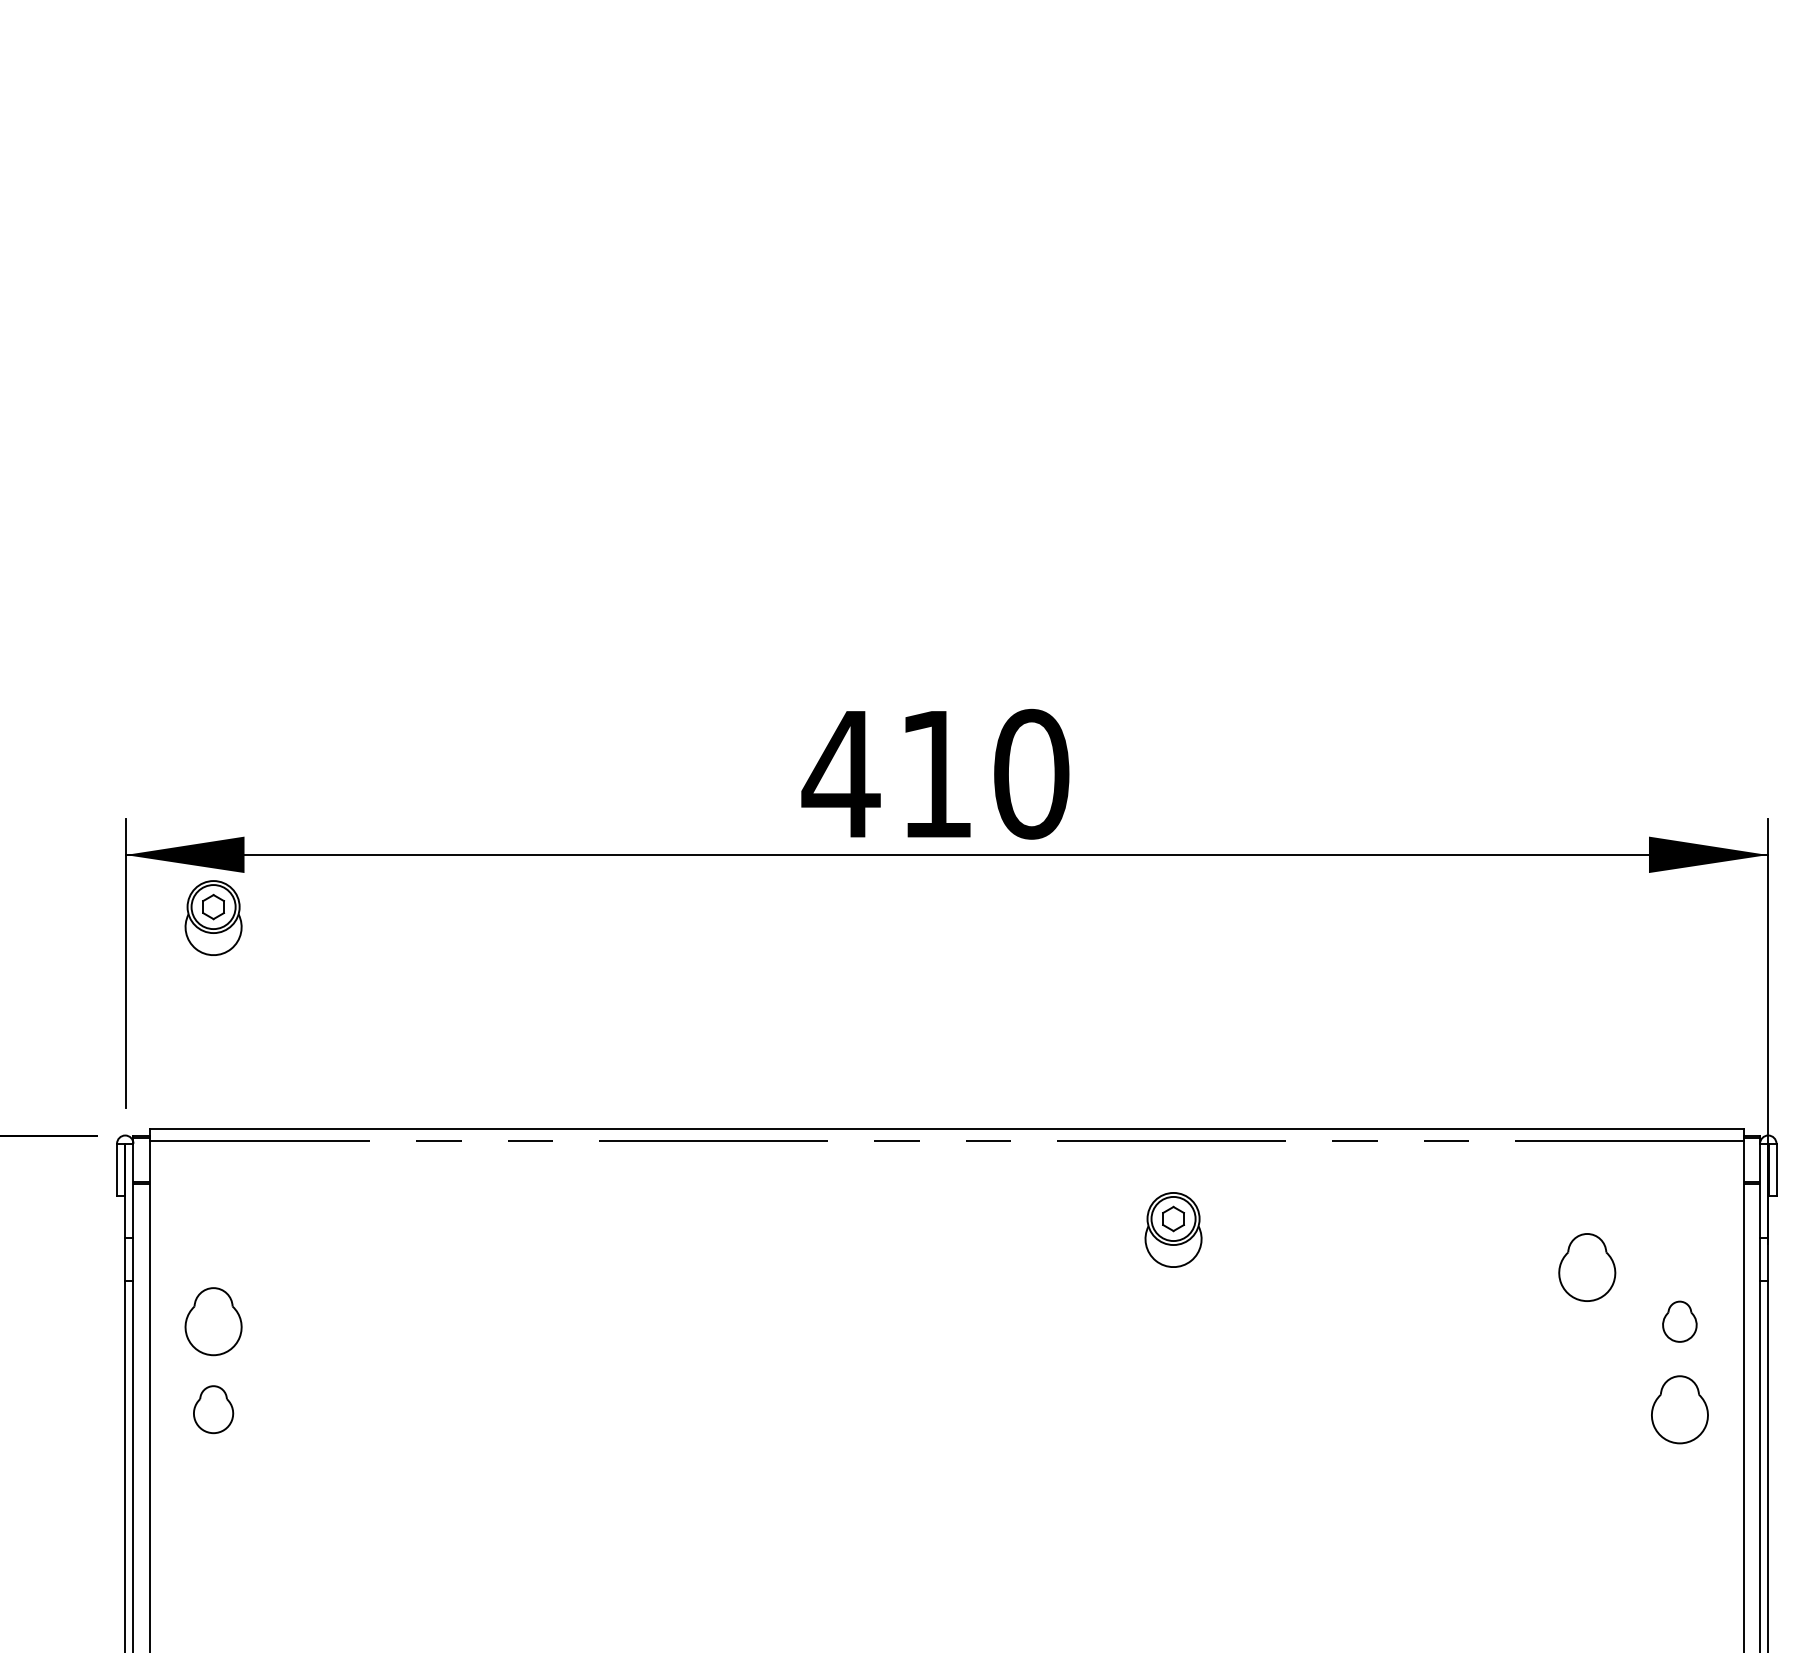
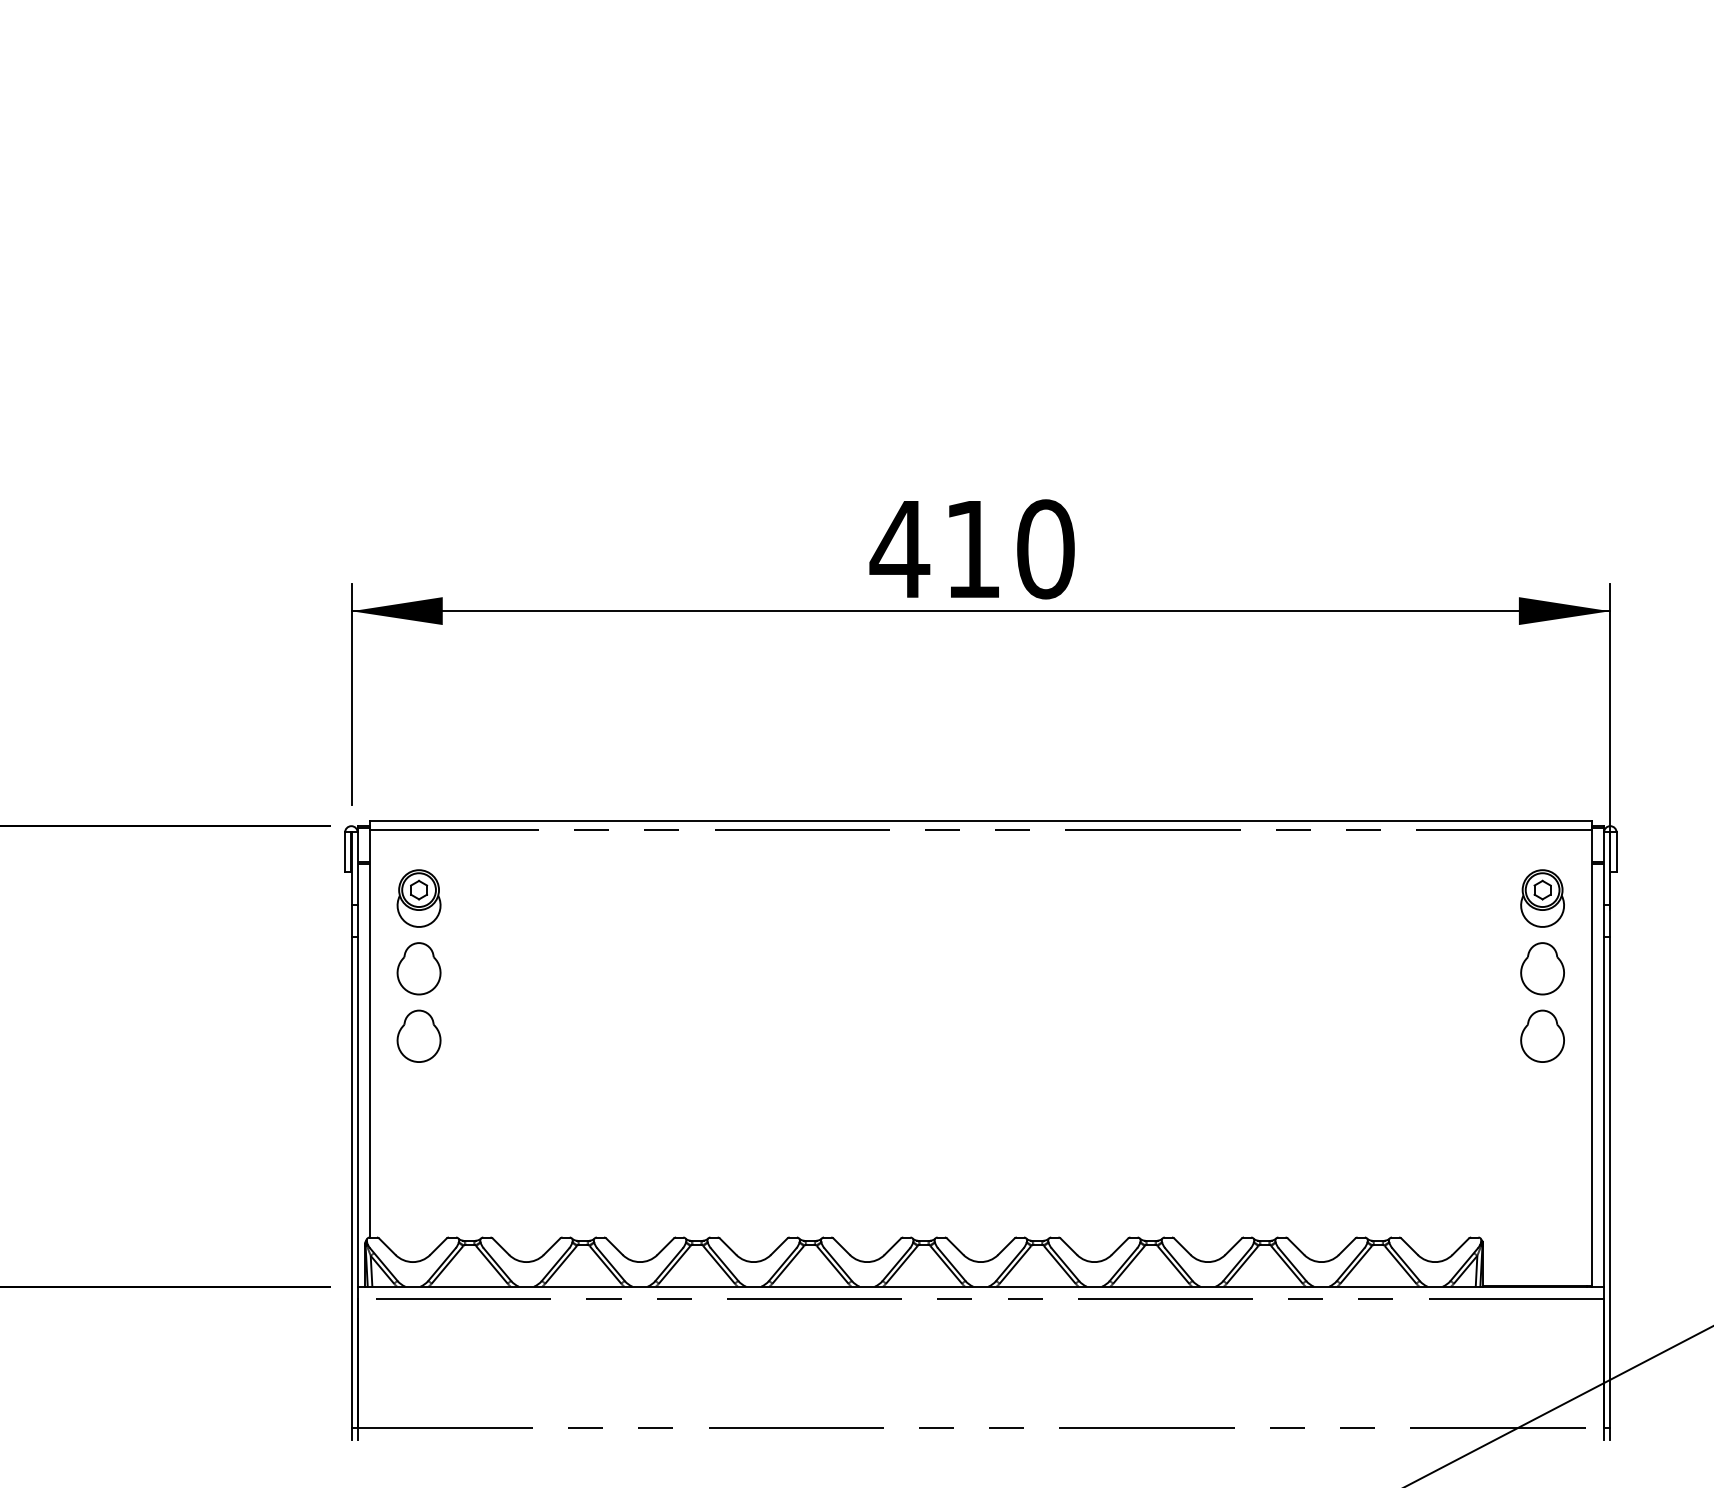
part: (212, 918) -> (418, 898), moved
part: (1173, 1229) -> (1542, 898), moved
part: (1587, 1266) -> (1471, 926), removed
part: (1679, 1321) -> (1542, 968), size x1.67
part: (212, 1408) -> (418, 1035), size x1.43

